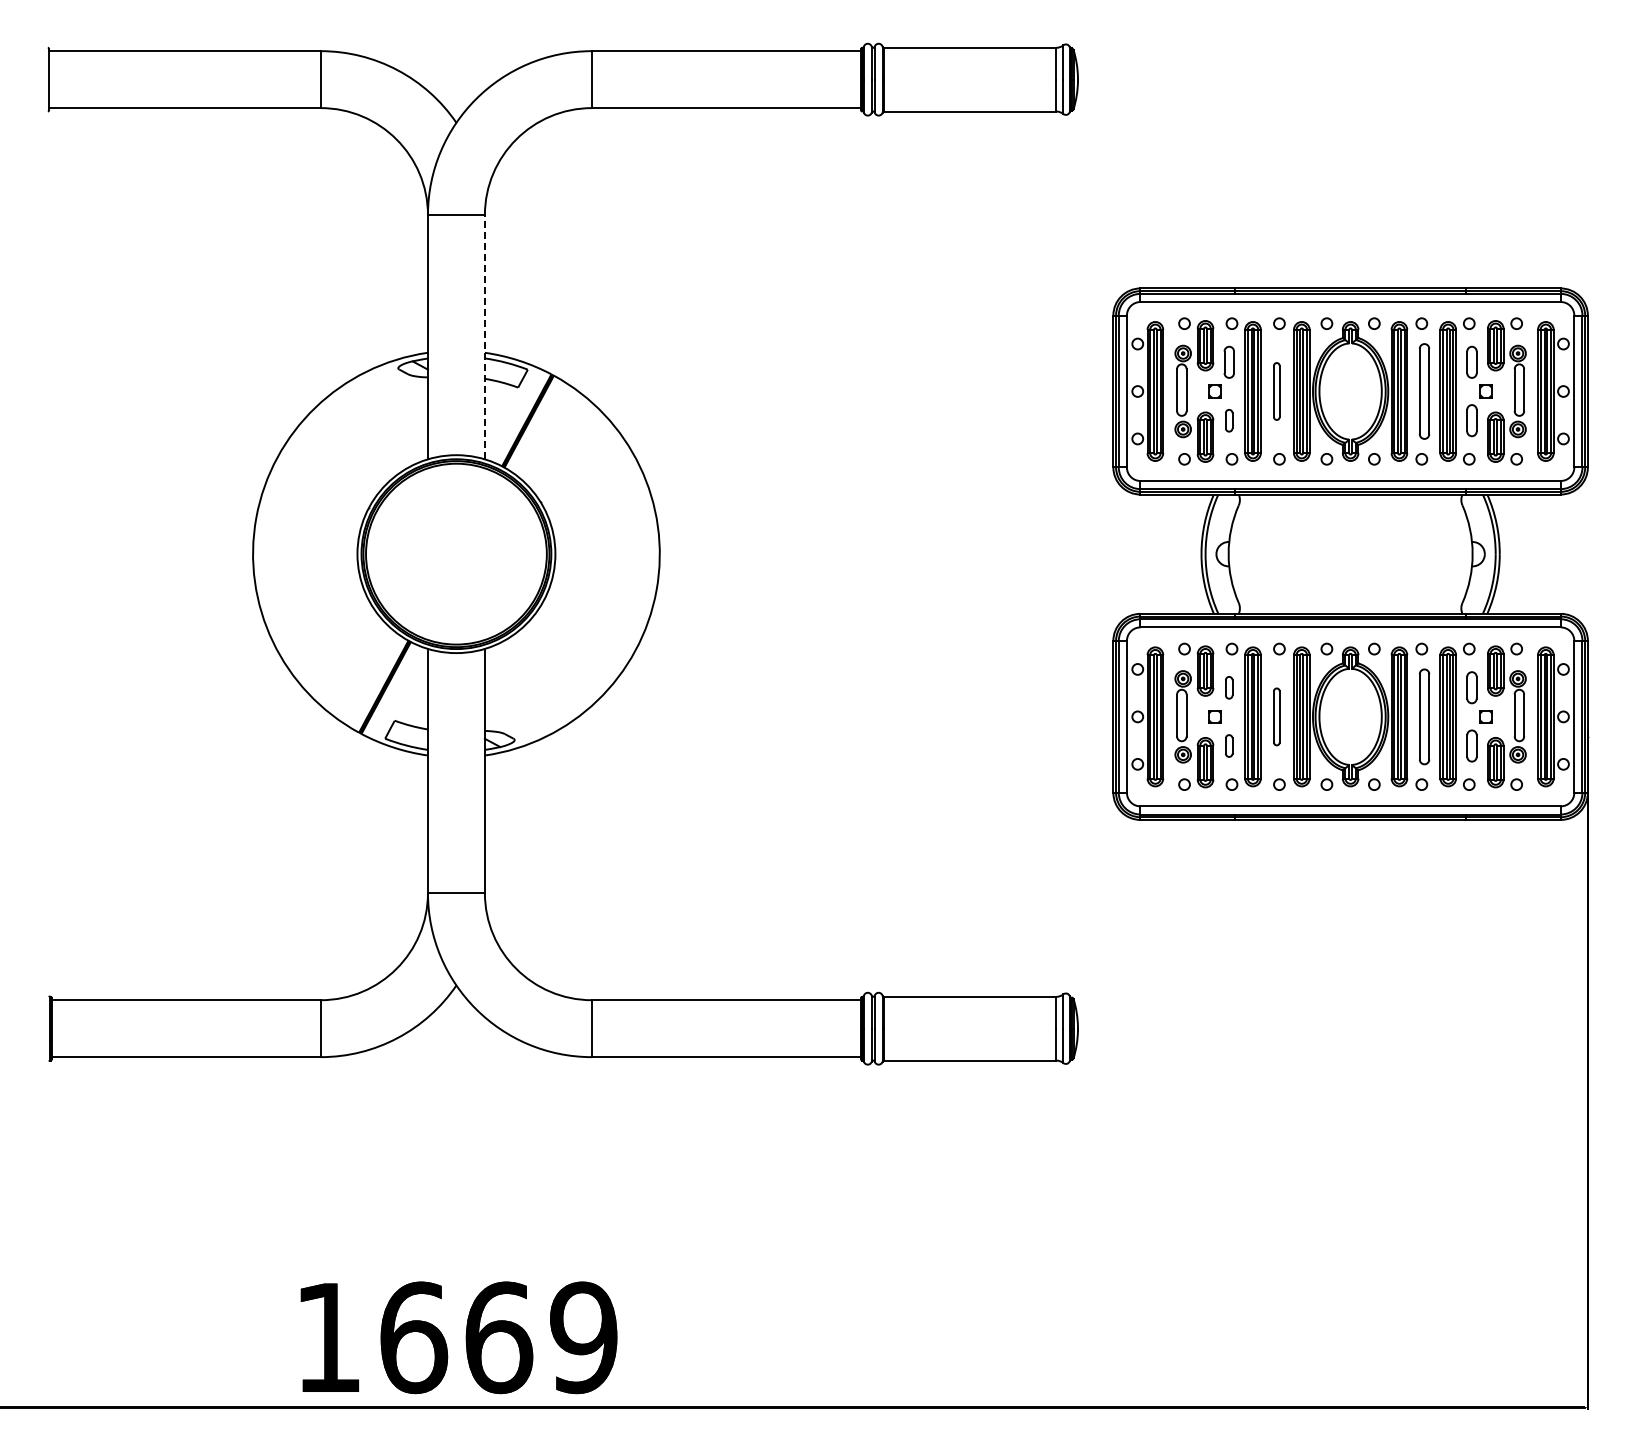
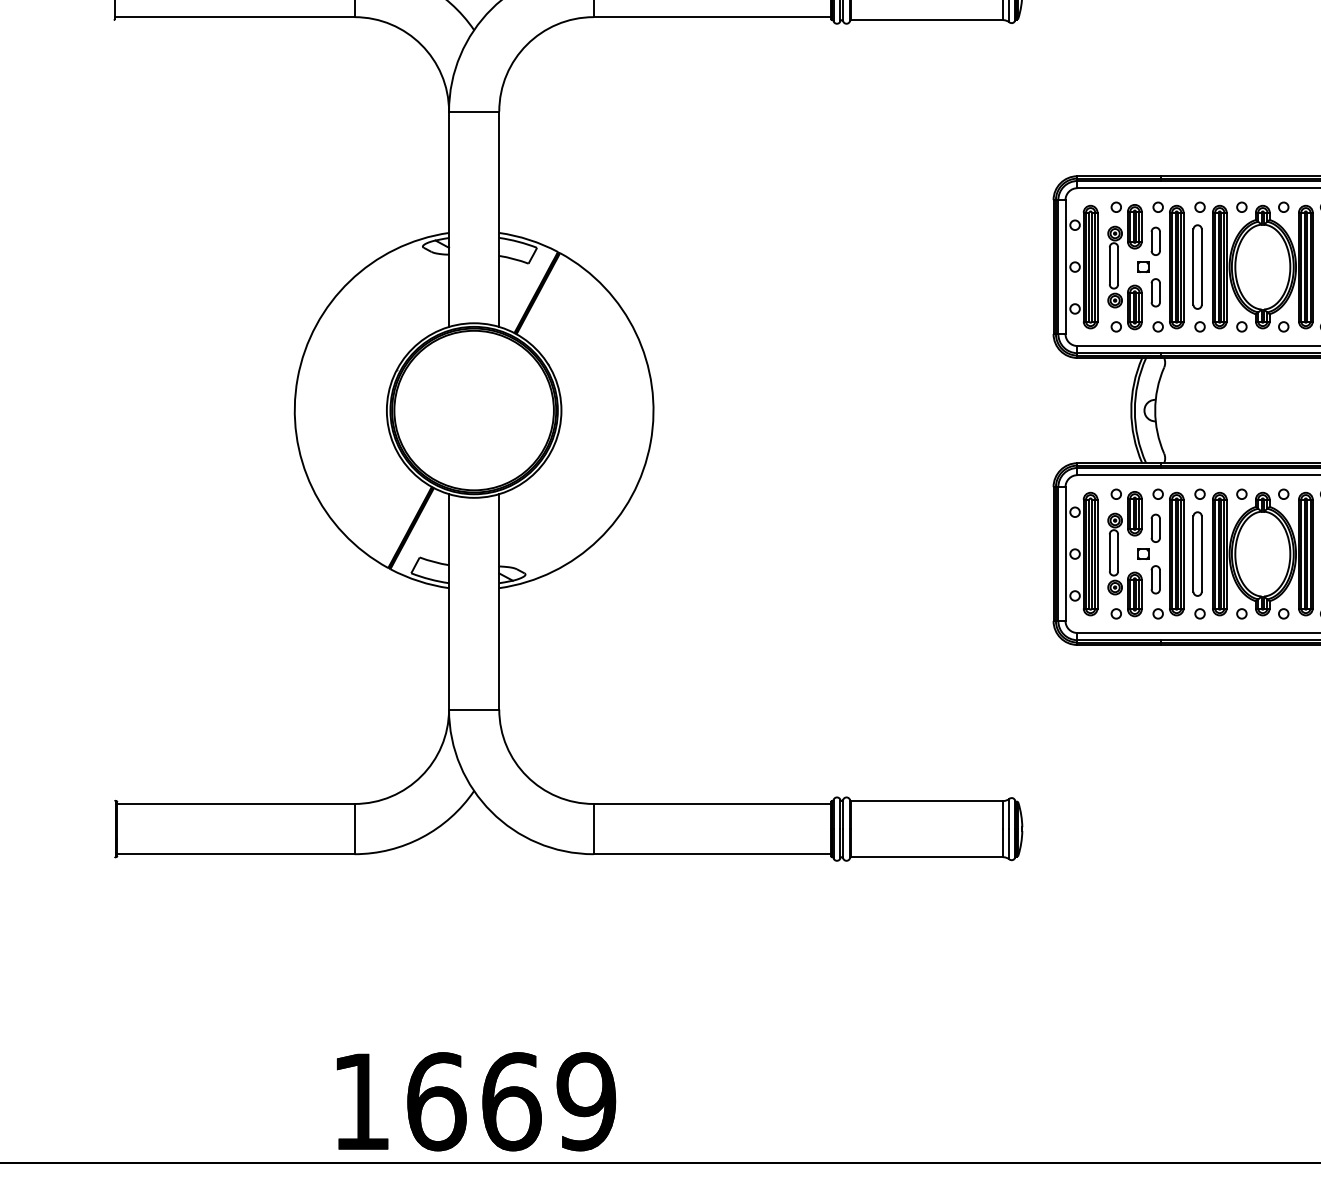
line: (484, 336) -> (498, 218), dashed -> solid
part: (1276, 391) -> (1197, 267), size x1.67
part: (1228, 420) -> (1155, 292), size x1.43
part: (1228, 687) -> (1155, 528), size x1.43
part: (1276, 716) -> (1197, 553), size x1.67
part: (1228, 745) -> (1155, 579), size x1.43

